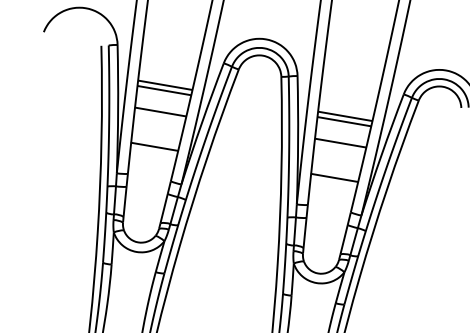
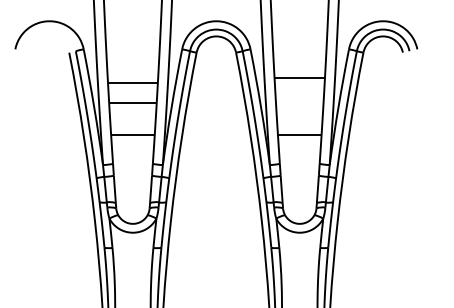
line: (164, 85) -> (132, 78), removed
line: (344, 121) -> (299, 83), removed
line: (340, 143) -> (299, 103), removed

